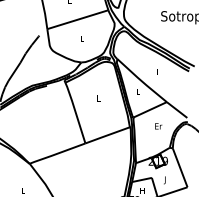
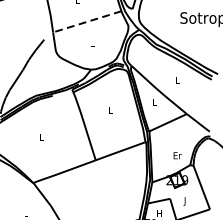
line: (77, 19) -> (86, 21), solid -> dashed
text: (158, 126) -> (177, 155), moved

